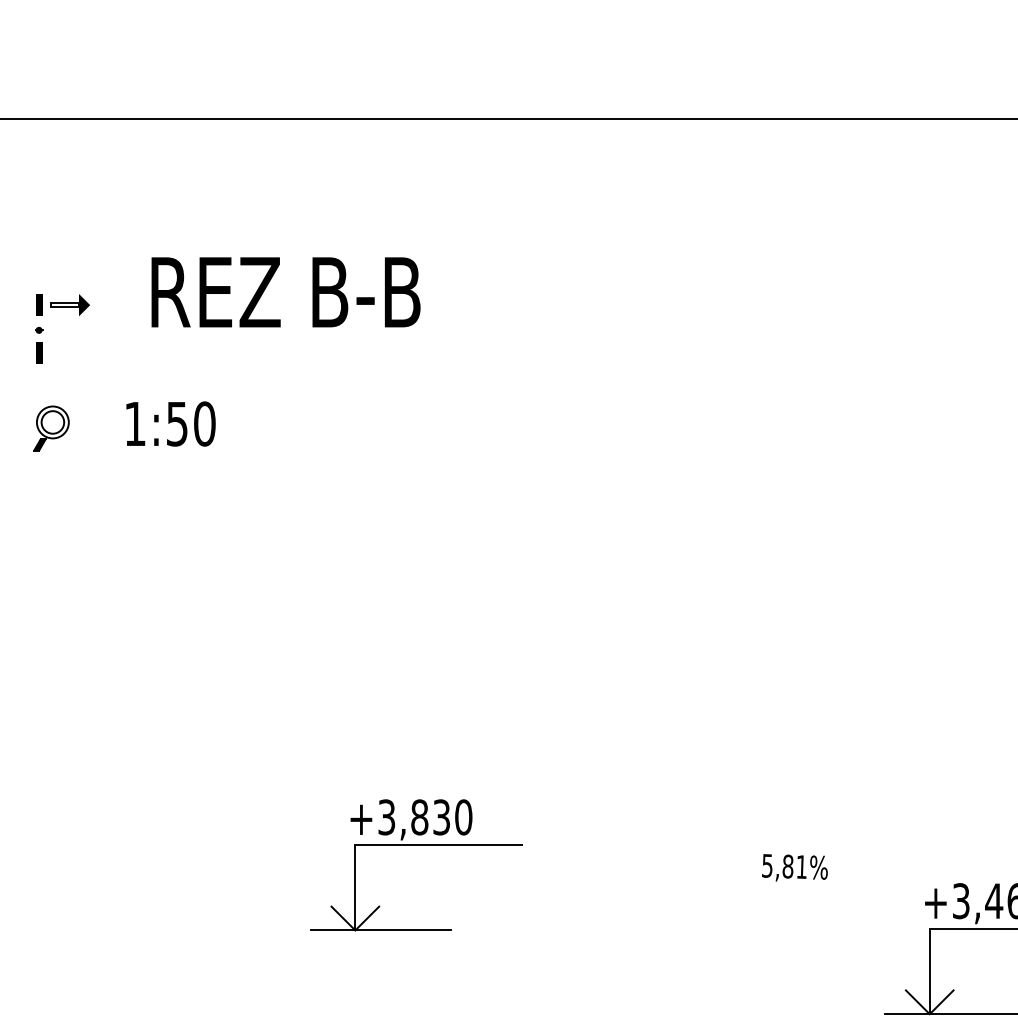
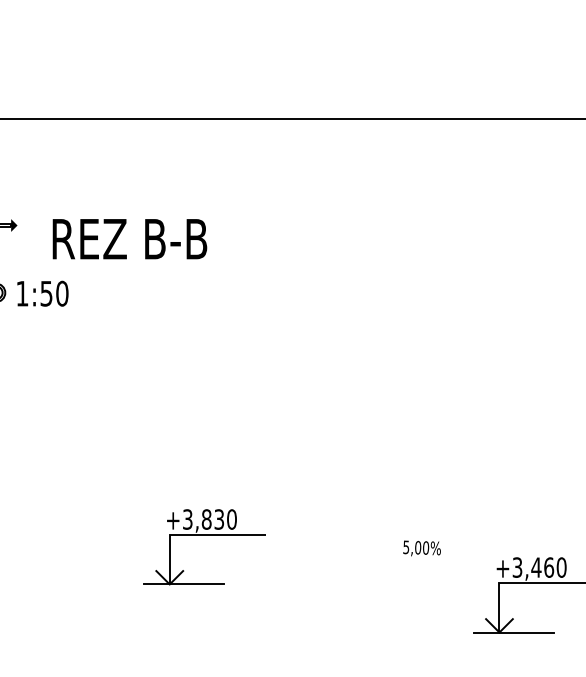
text: (285, 292) -> (129, 239), moved
text: (170, 423) -> (42, 293), moved
text: (795, 866) -> (422, 547), 5,81%%% -> 5,00%%%

